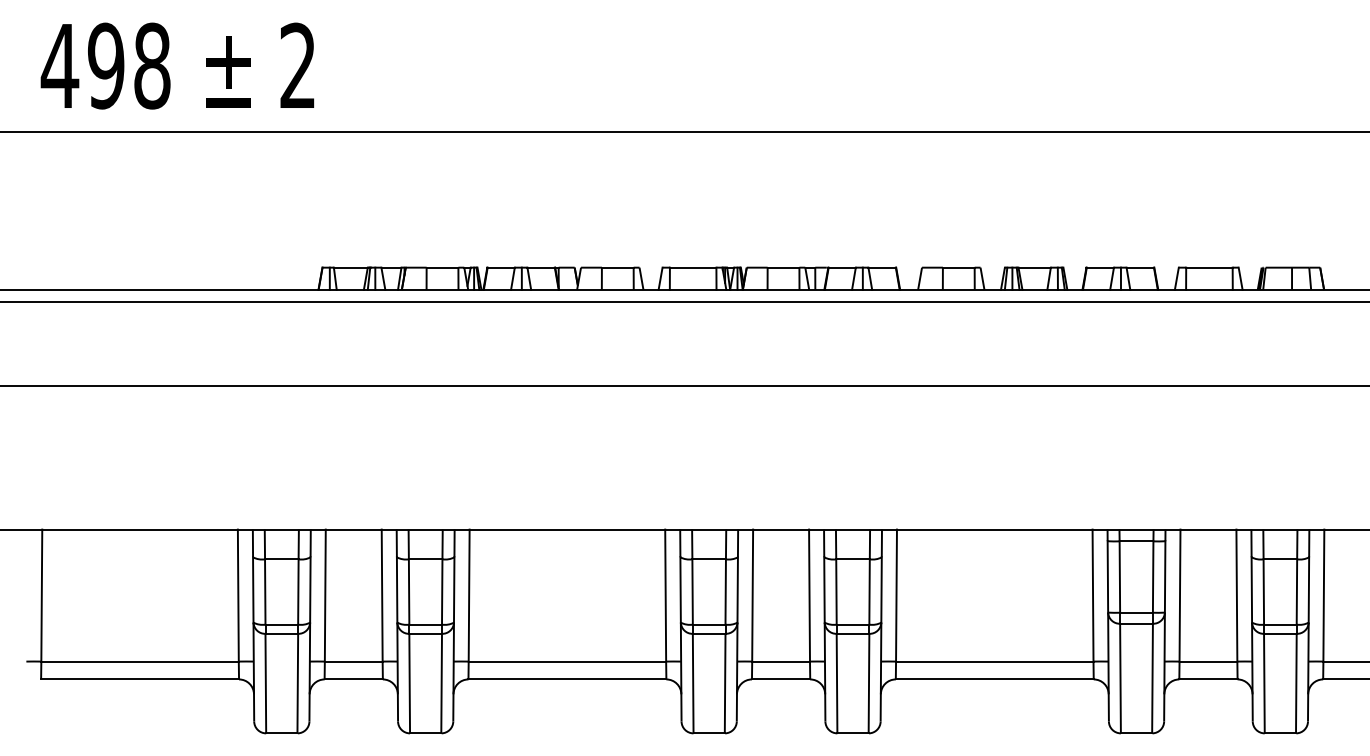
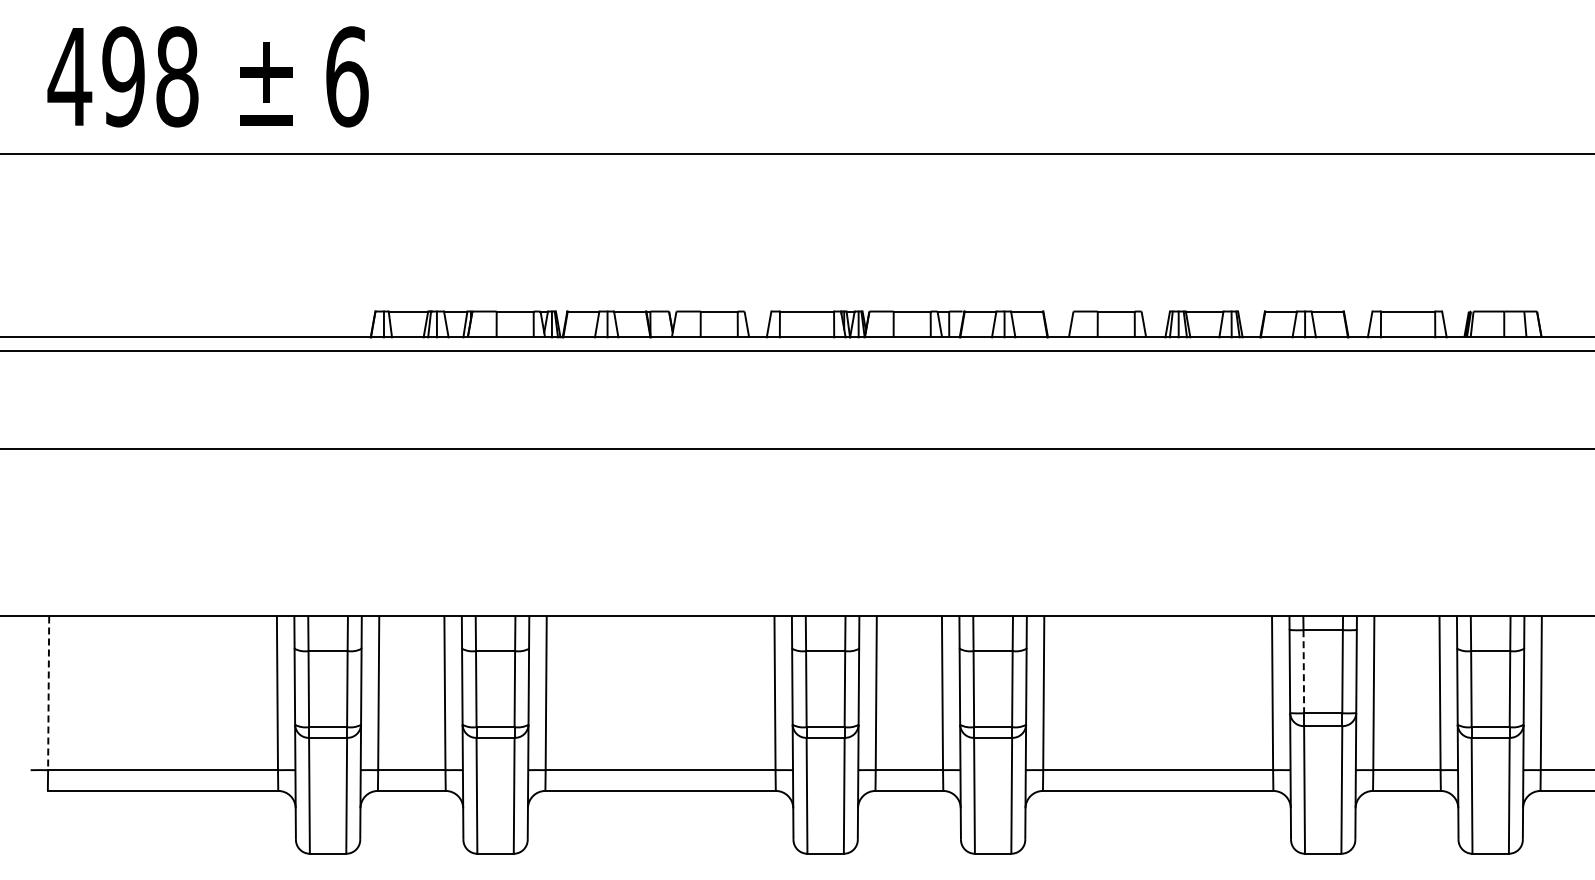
text: (298, 65) -> (347, 76), 2 -> 6
line: (1119, 576) -> (1303, 671), solid -> dashed
line: (41, 595) -> (48, 693), solid -> dashed

